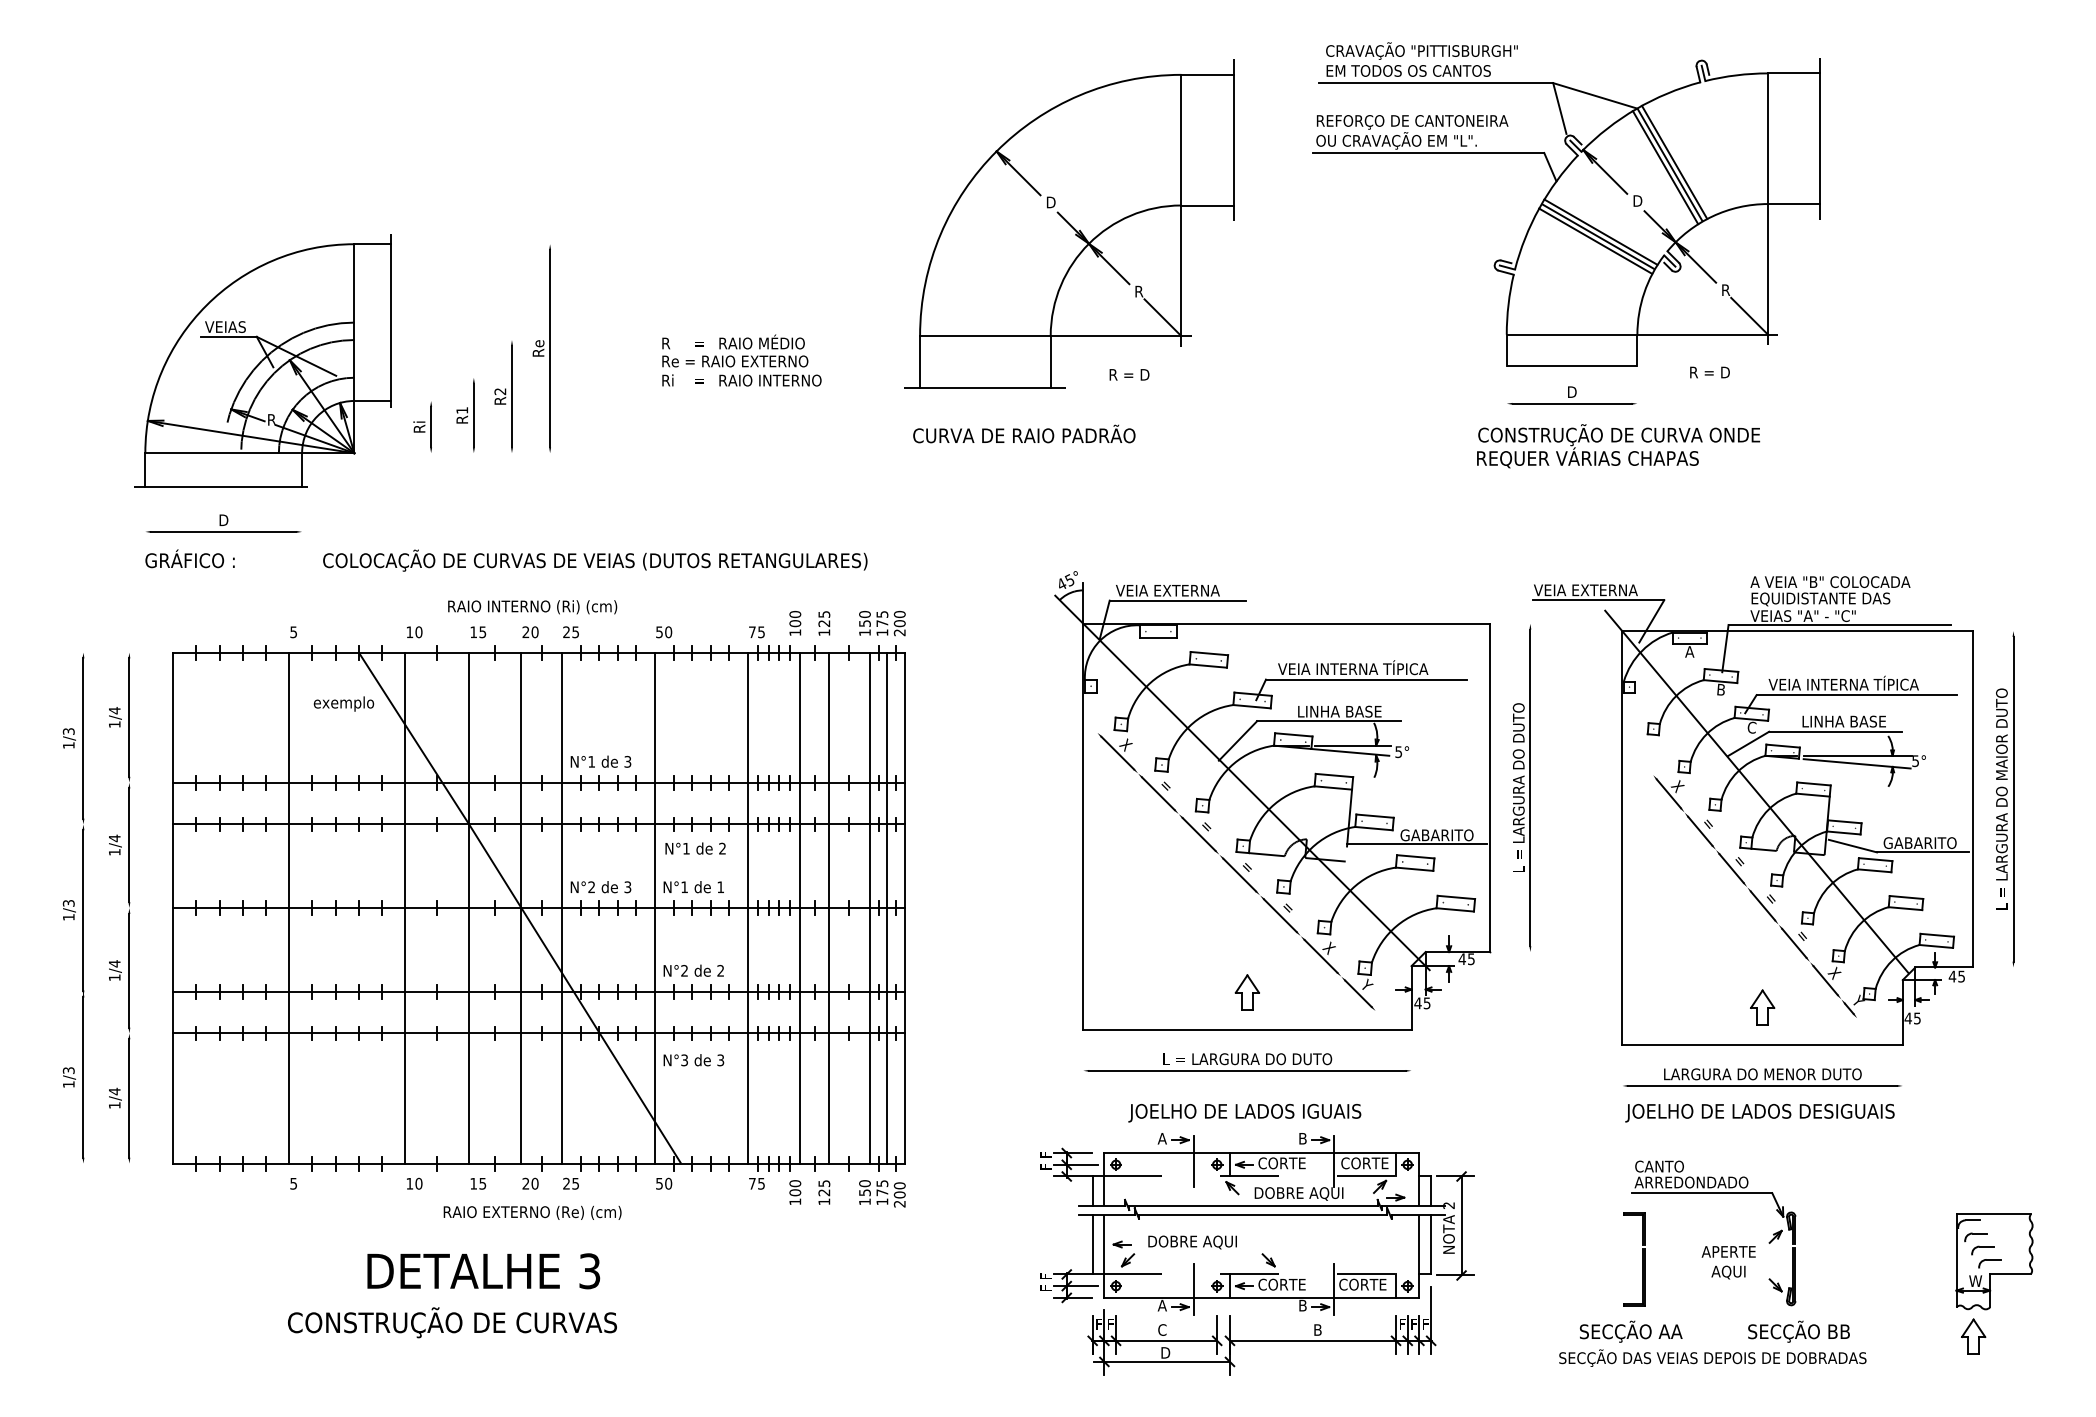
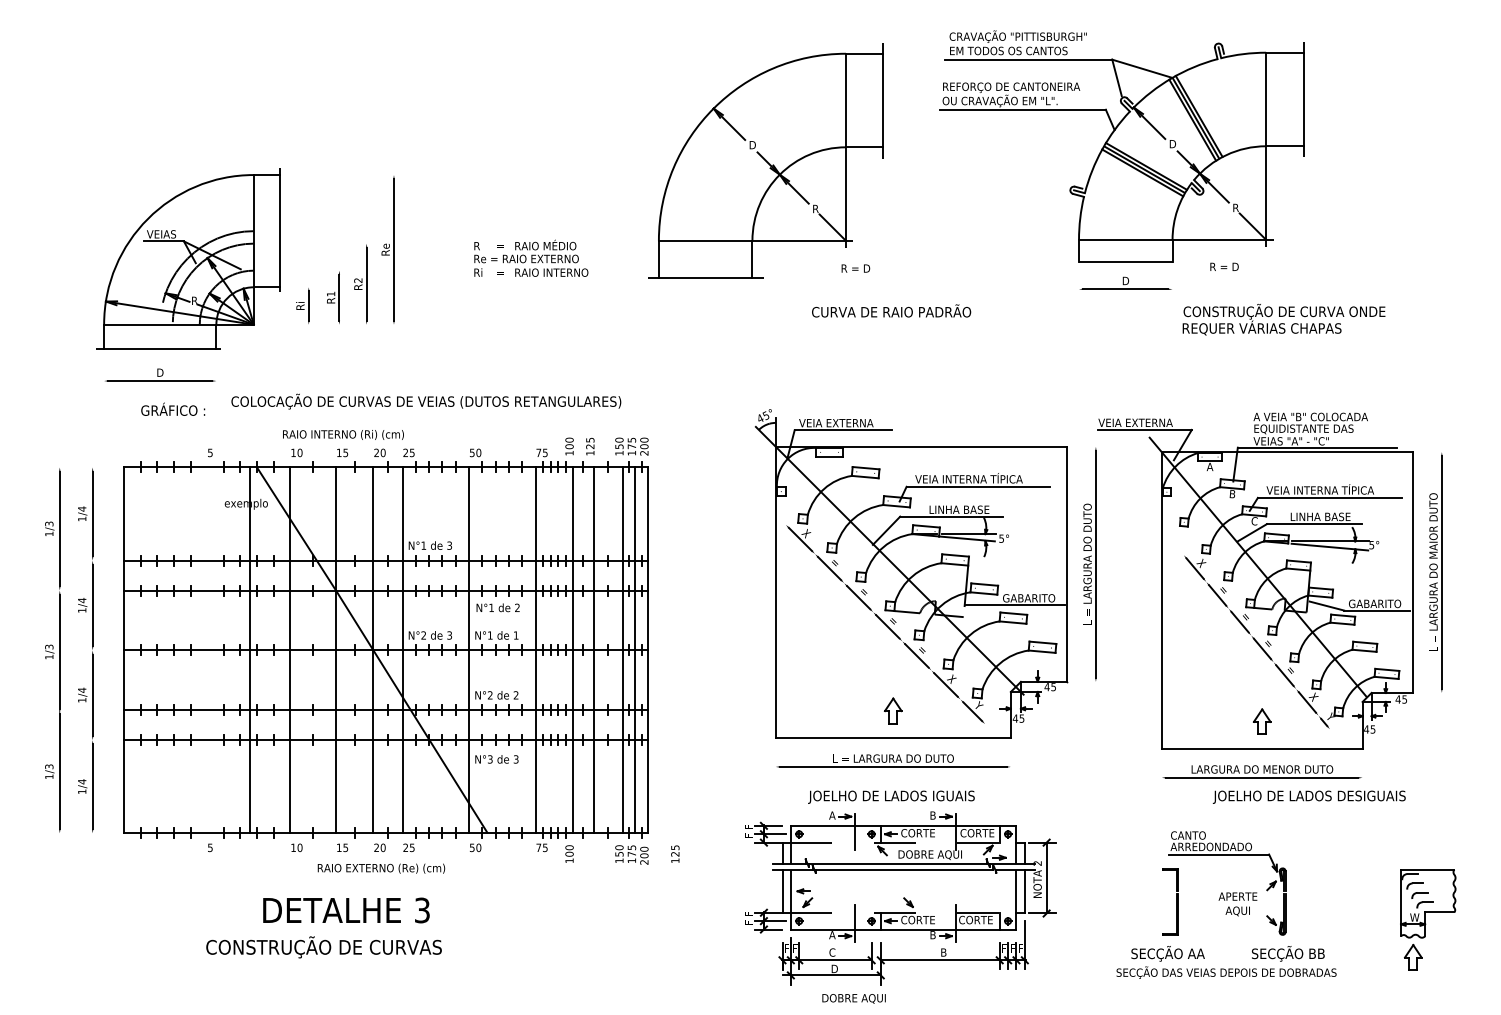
text: (1128, 374) -> (855, 268), moved
text: (1024, 433) -> (891, 310), moved
text: (1617, 445) -> (1283, 319), moved
text: (190, 557) -> (173, 408), moved
text: (532, 606) -> (343, 434), moved
line: (289, 908) -> (250, 650), moved
text: (1758, 1112) -> (1308, 796), moved
text: (824, 1191) -> (675, 853), moved
text: (1191, 1241) -> (853, 998), moved

